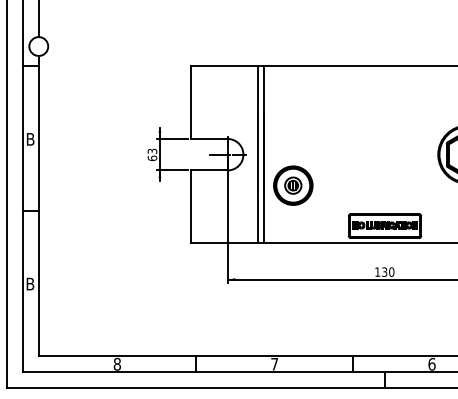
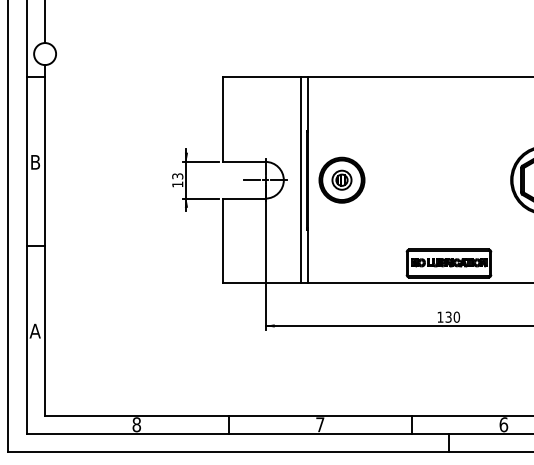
text: (152, 158) -> (177, 184), 63 -> 13
part: (293, 185) -> (342, 180), moved
text: (29, 283) -> (34, 330), B -> A

